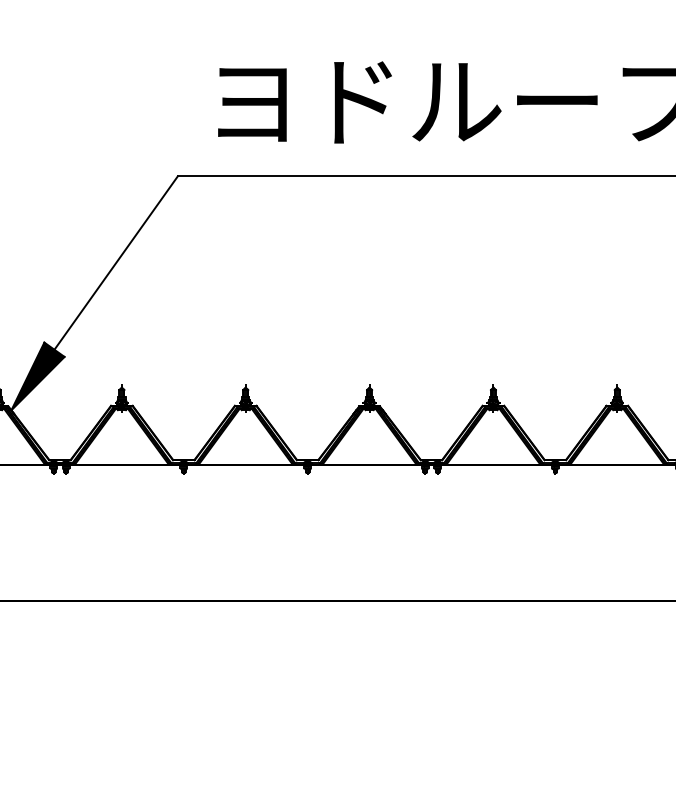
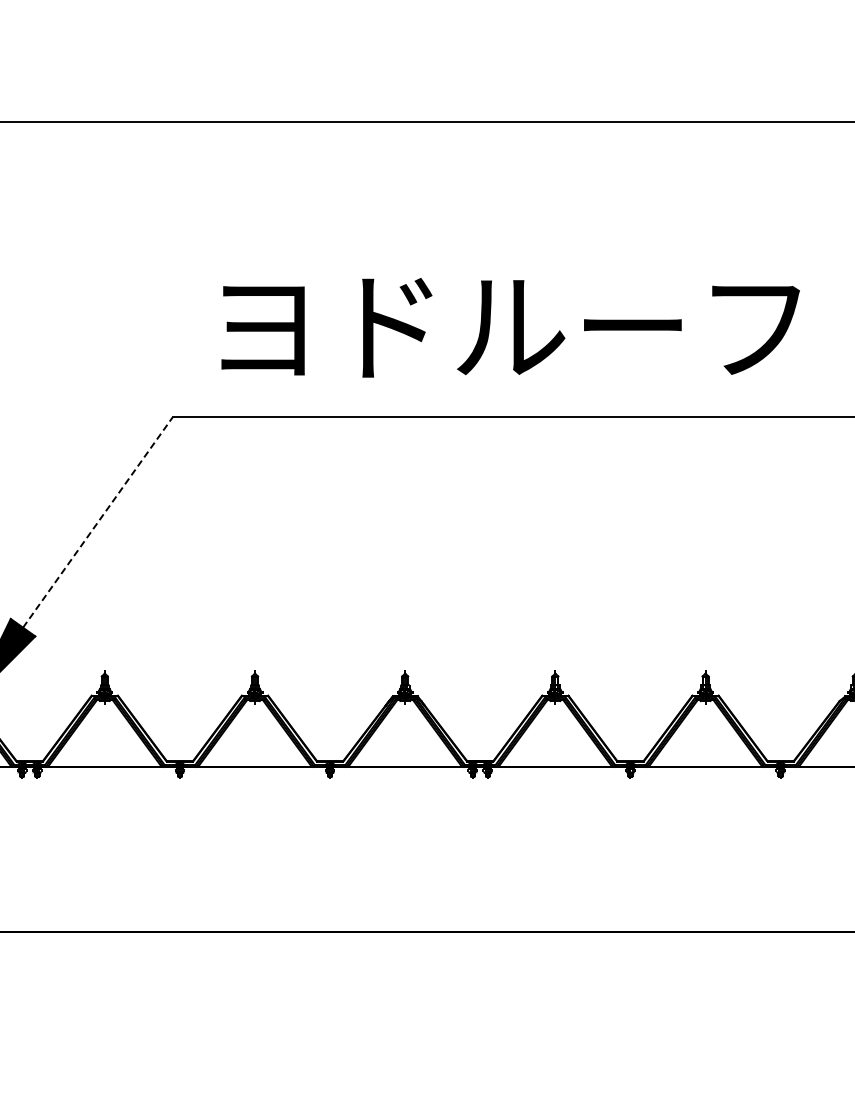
line: (116, 263) -> (98, 522), solid -> dashed

